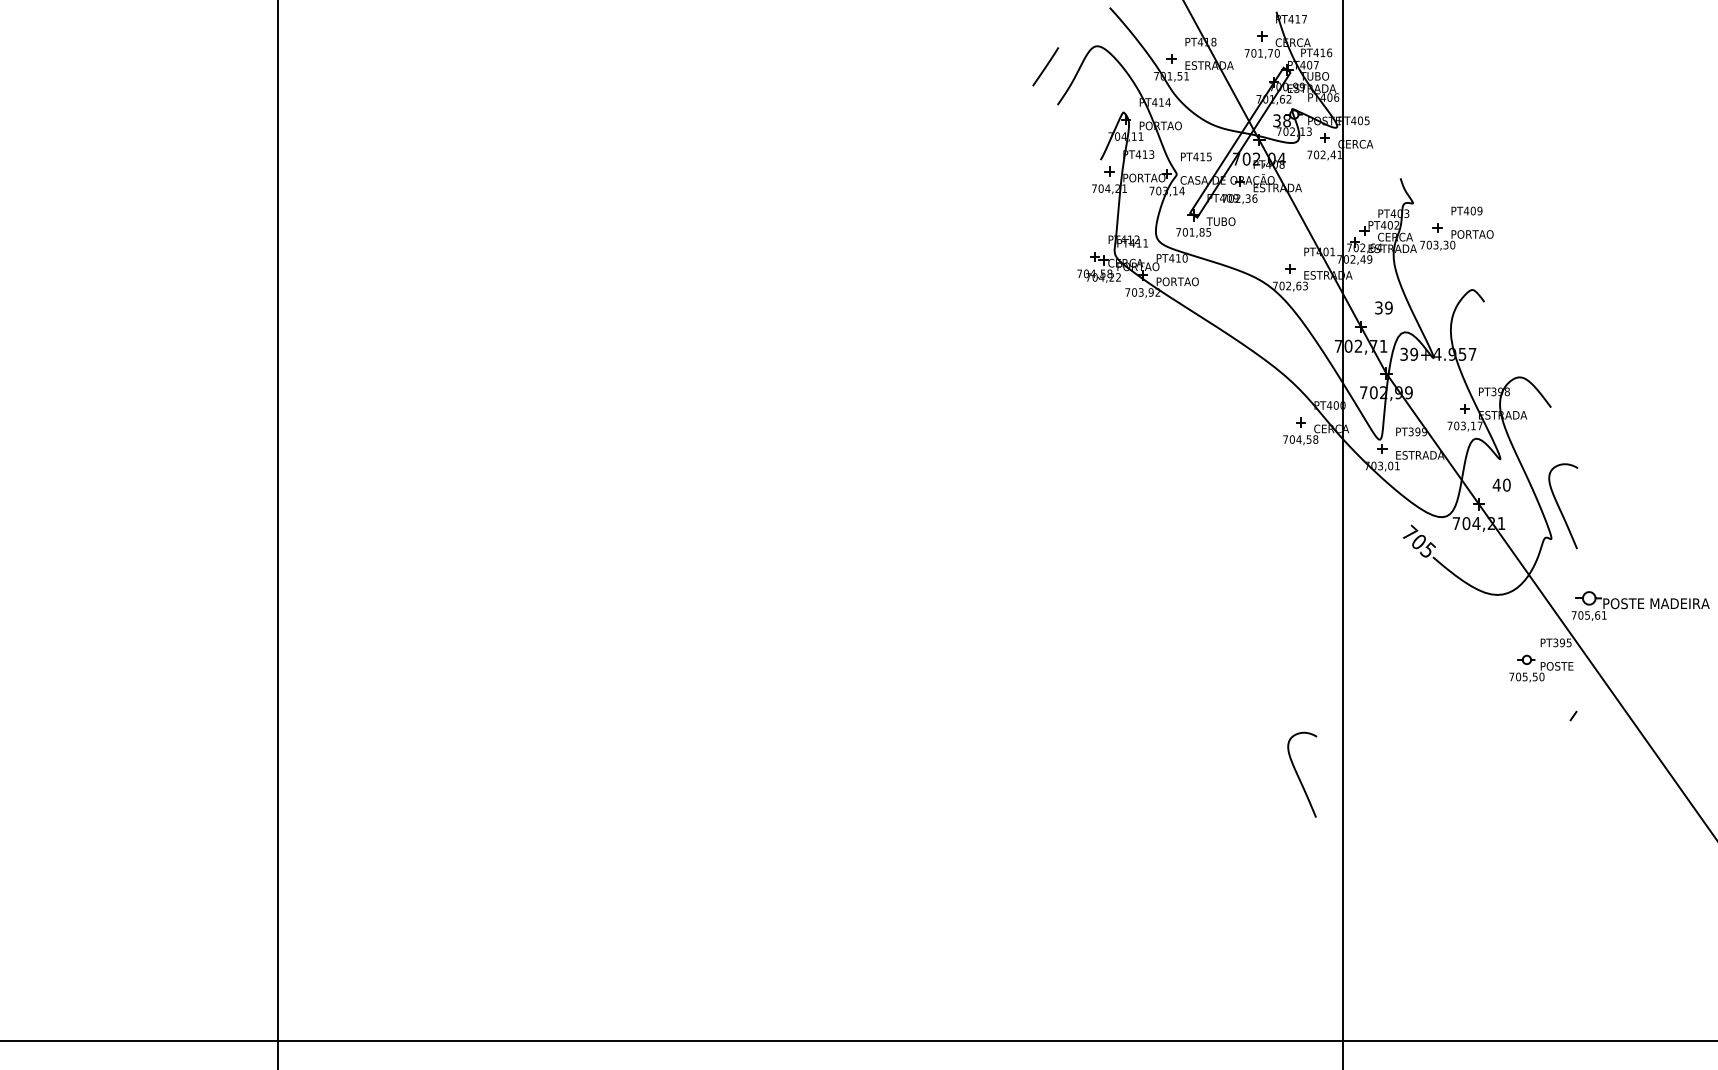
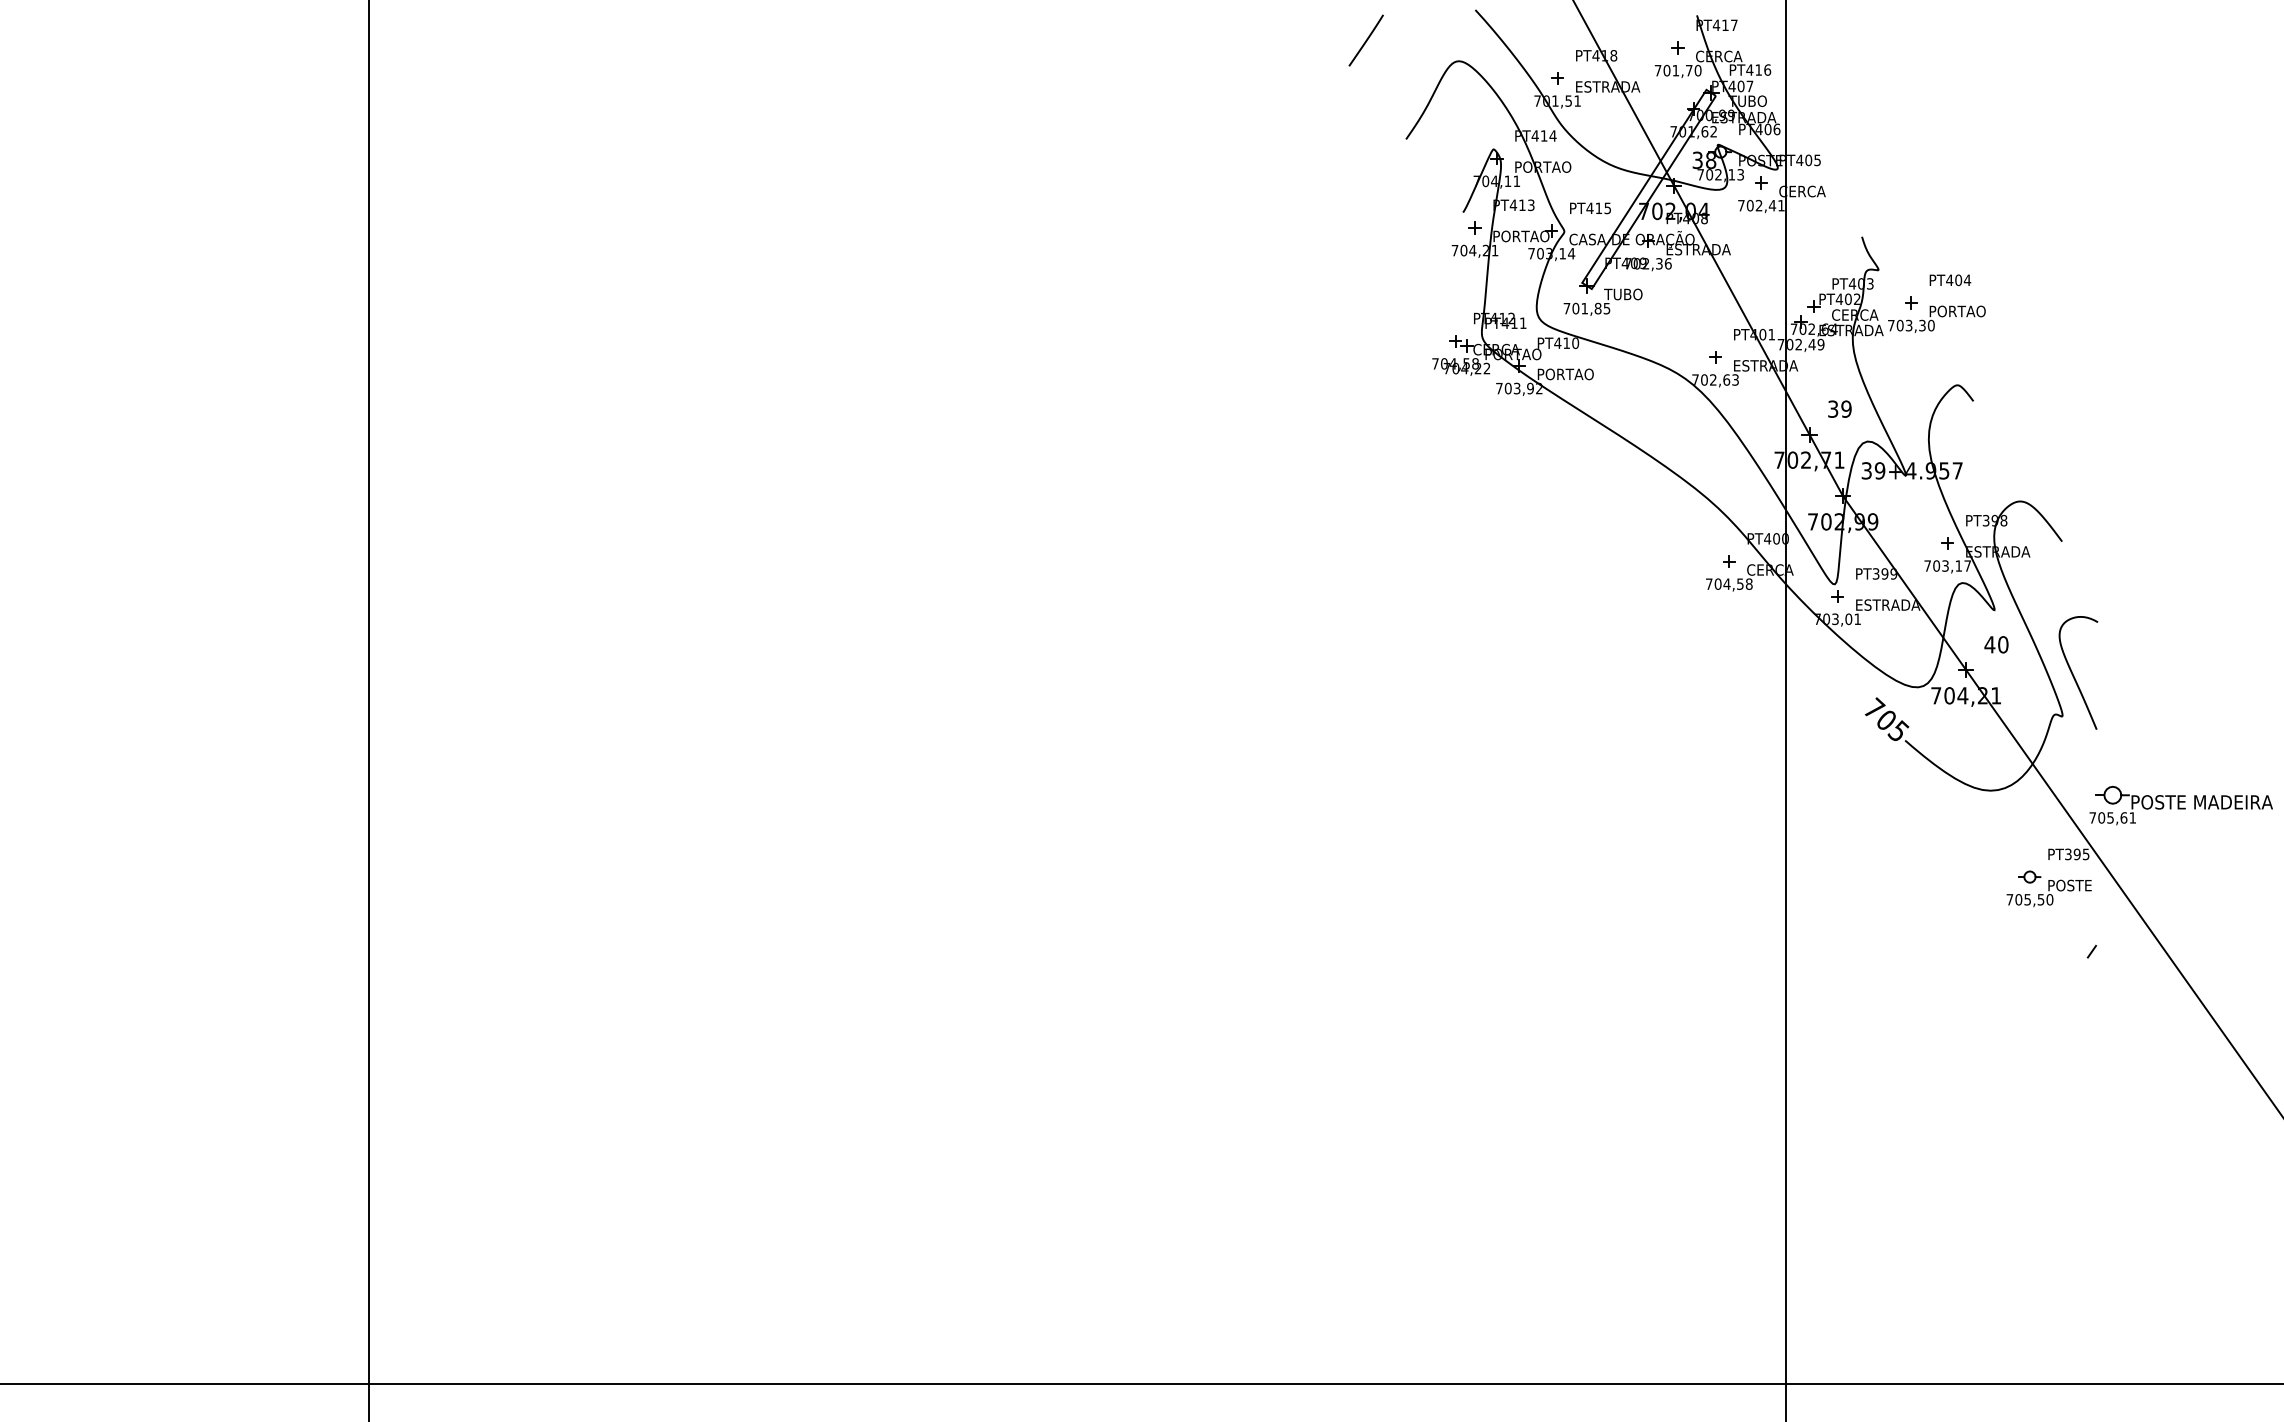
line: (1045, 66) -> (1365, 40), moved
text: (1479, 211) -> (1967, 280), PT409 -> PT404
curve: (1299, 776) -> (1727, 1032), removed

